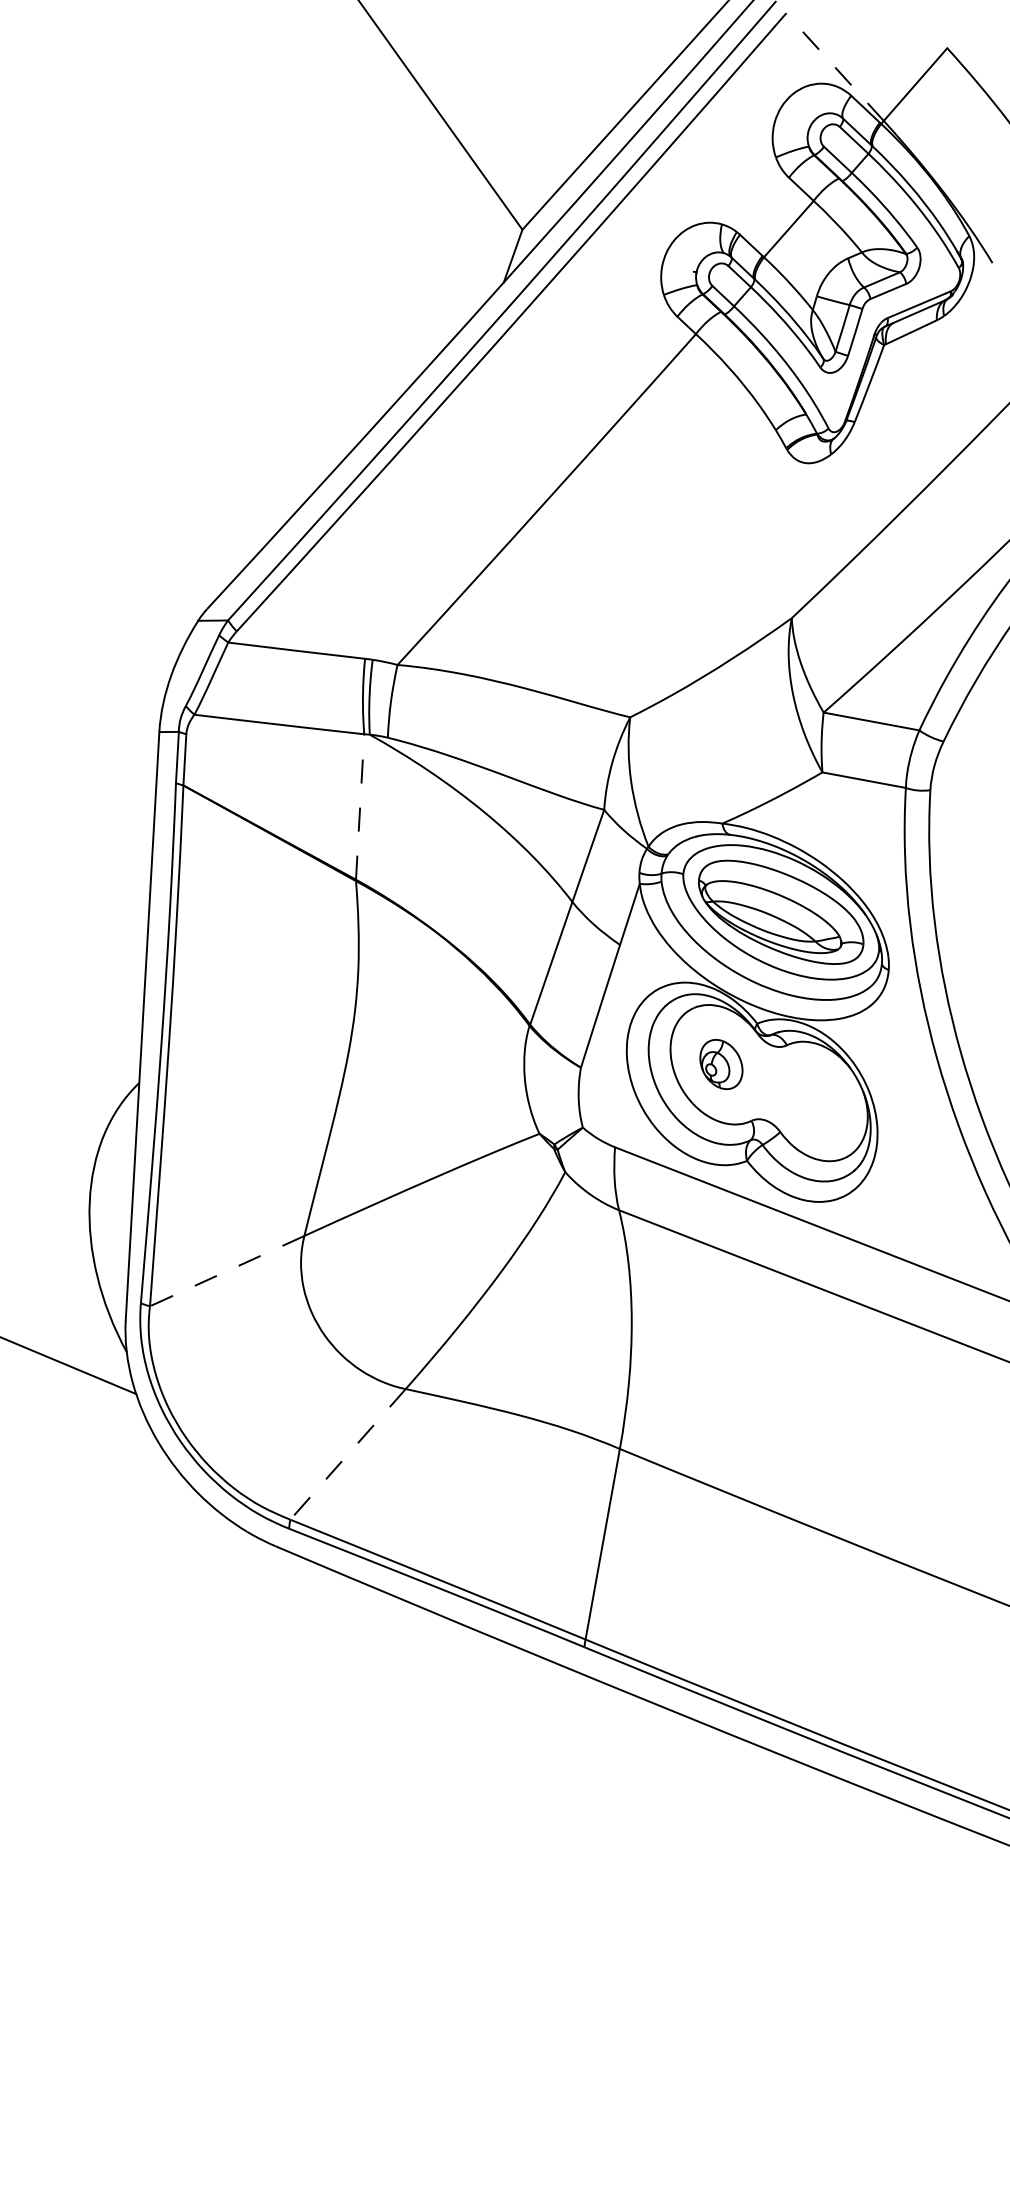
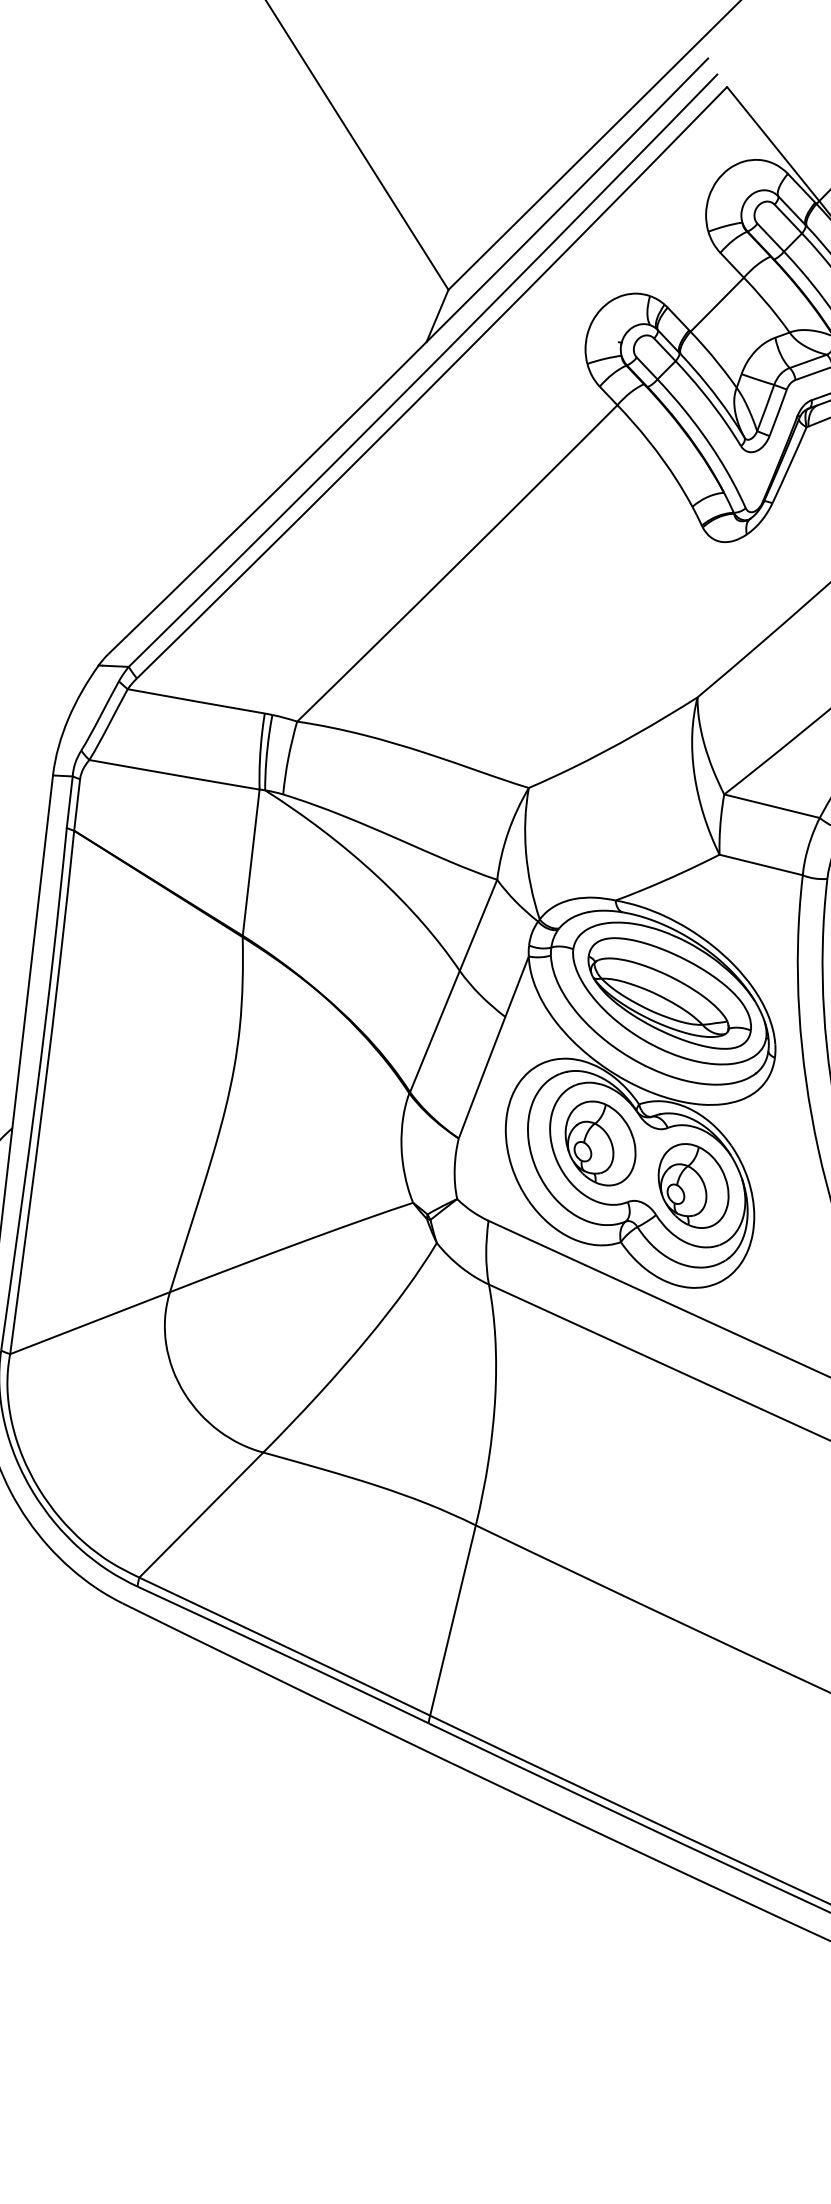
line: (834, 67) -> (772, 144), dashed -> solid
line: (360, 806) -> (251, 862), dashed -> solid
part: (721, 1064) -> (600, 1143), size x1.67
part: (815, 1101) -> (693, 1186), added
line: (227, 1271) -> (90, 1323), dashed -> solid
line: (347, 1454) -> (200, 1515), dashed -> solid

